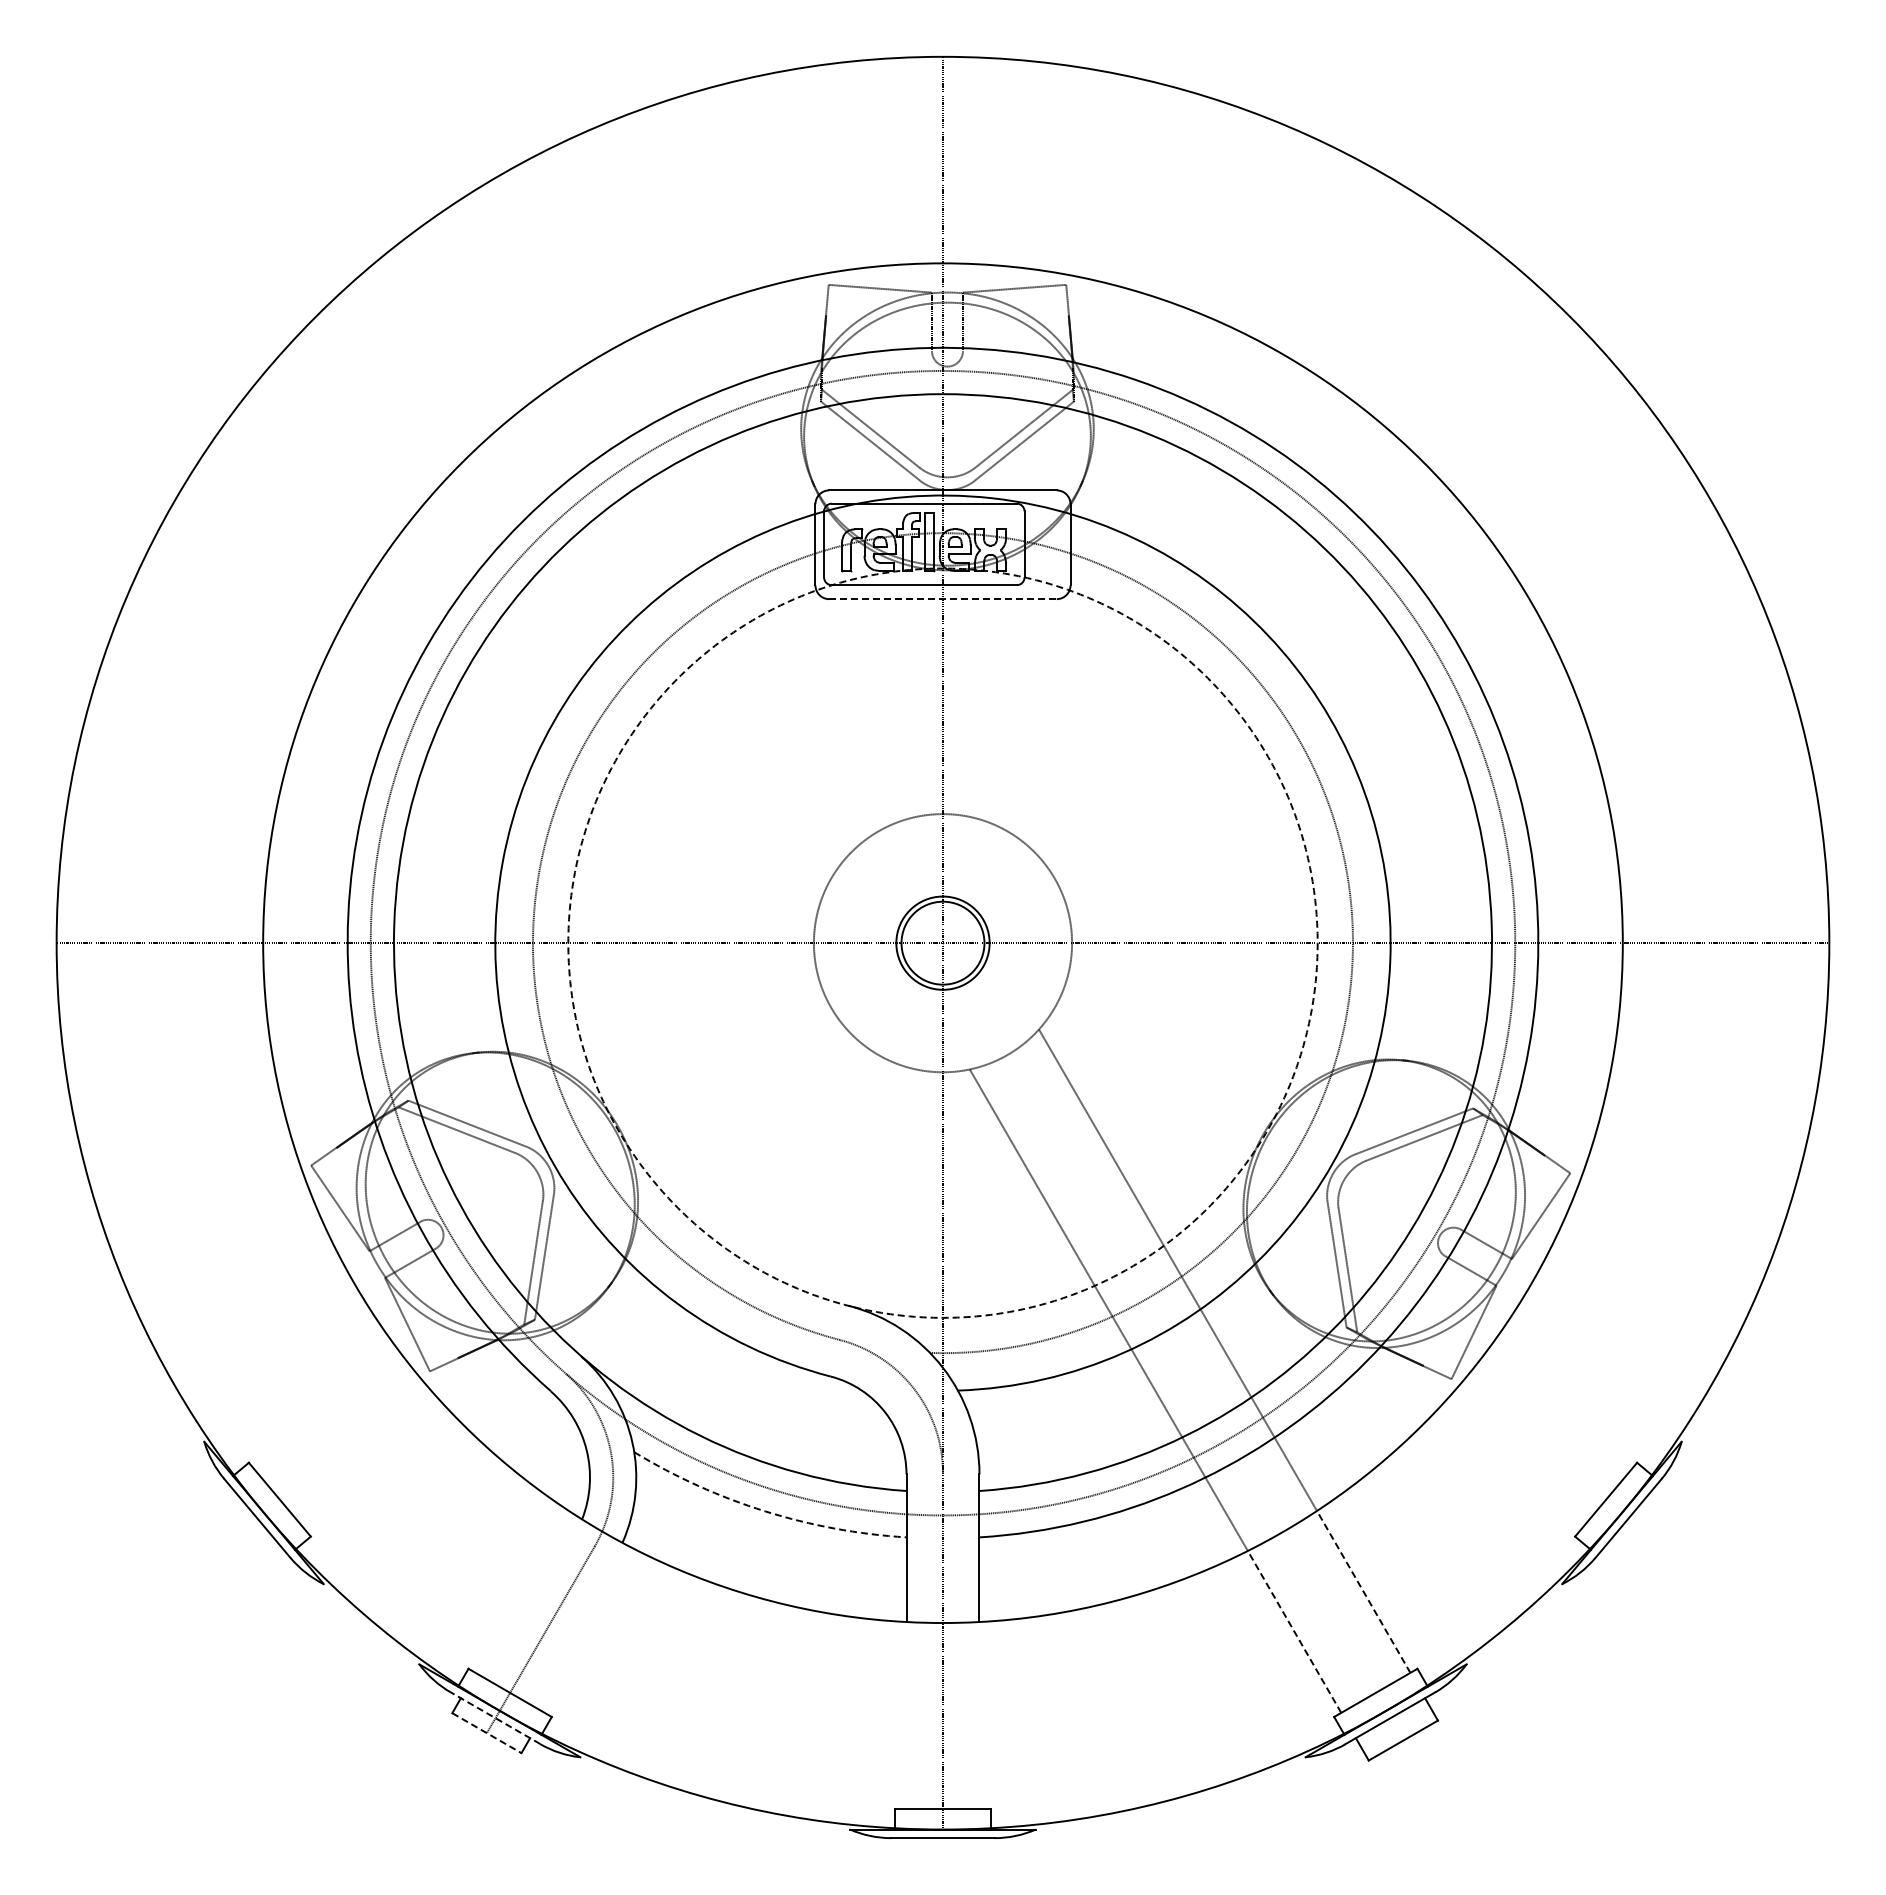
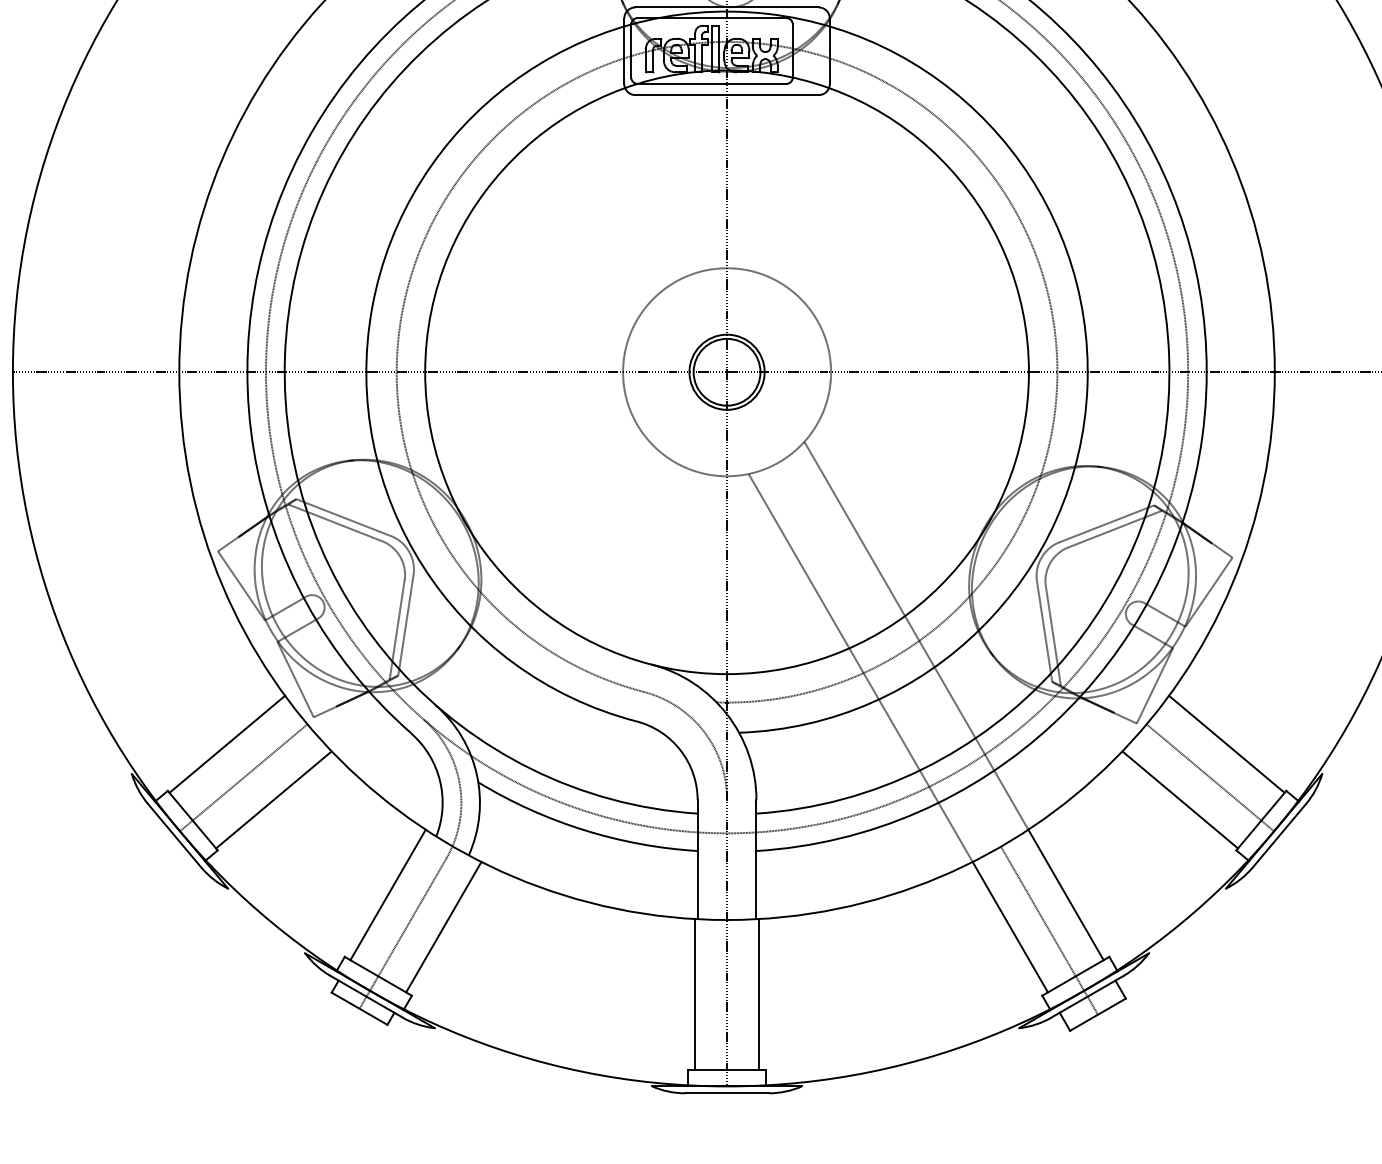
line: (943, 599) -> (727, 95), dashed -> solid
circle: (942, 942) -> (726, 371), dashed -> solid
line: (322, 1404) -> (227, 743), added
line: (1563, 1404) -> (1227, 743), added
line: (343, 1446) -> (244, 777), added
line: (1542, 1446) -> (1210, 777), added
line: (380, 1473) -> (273, 799), added
line: (1505, 1473) -> (1180, 799), added
arc: (765, 1511) -> (584, 830), dashed -> solid
line: (522, 1591) -> (388, 894), added
line: (1363, 1591) -> (1065, 894), dashed -> solid
line: (591, 1631) -> (443, 926), added
line: (1294, 1631) -> (1010, 926), dashed -> solid
line: (1342, 1635) -> (1048, 930), added
line: (903, 1714) -> (695, 993), added
line: (982, 1714) -> (758, 993), added
line: (495, 1718) -> (366, 996), dashed -> solid
line: (486, 1733) -> (359, 1009), dashed -> solid

